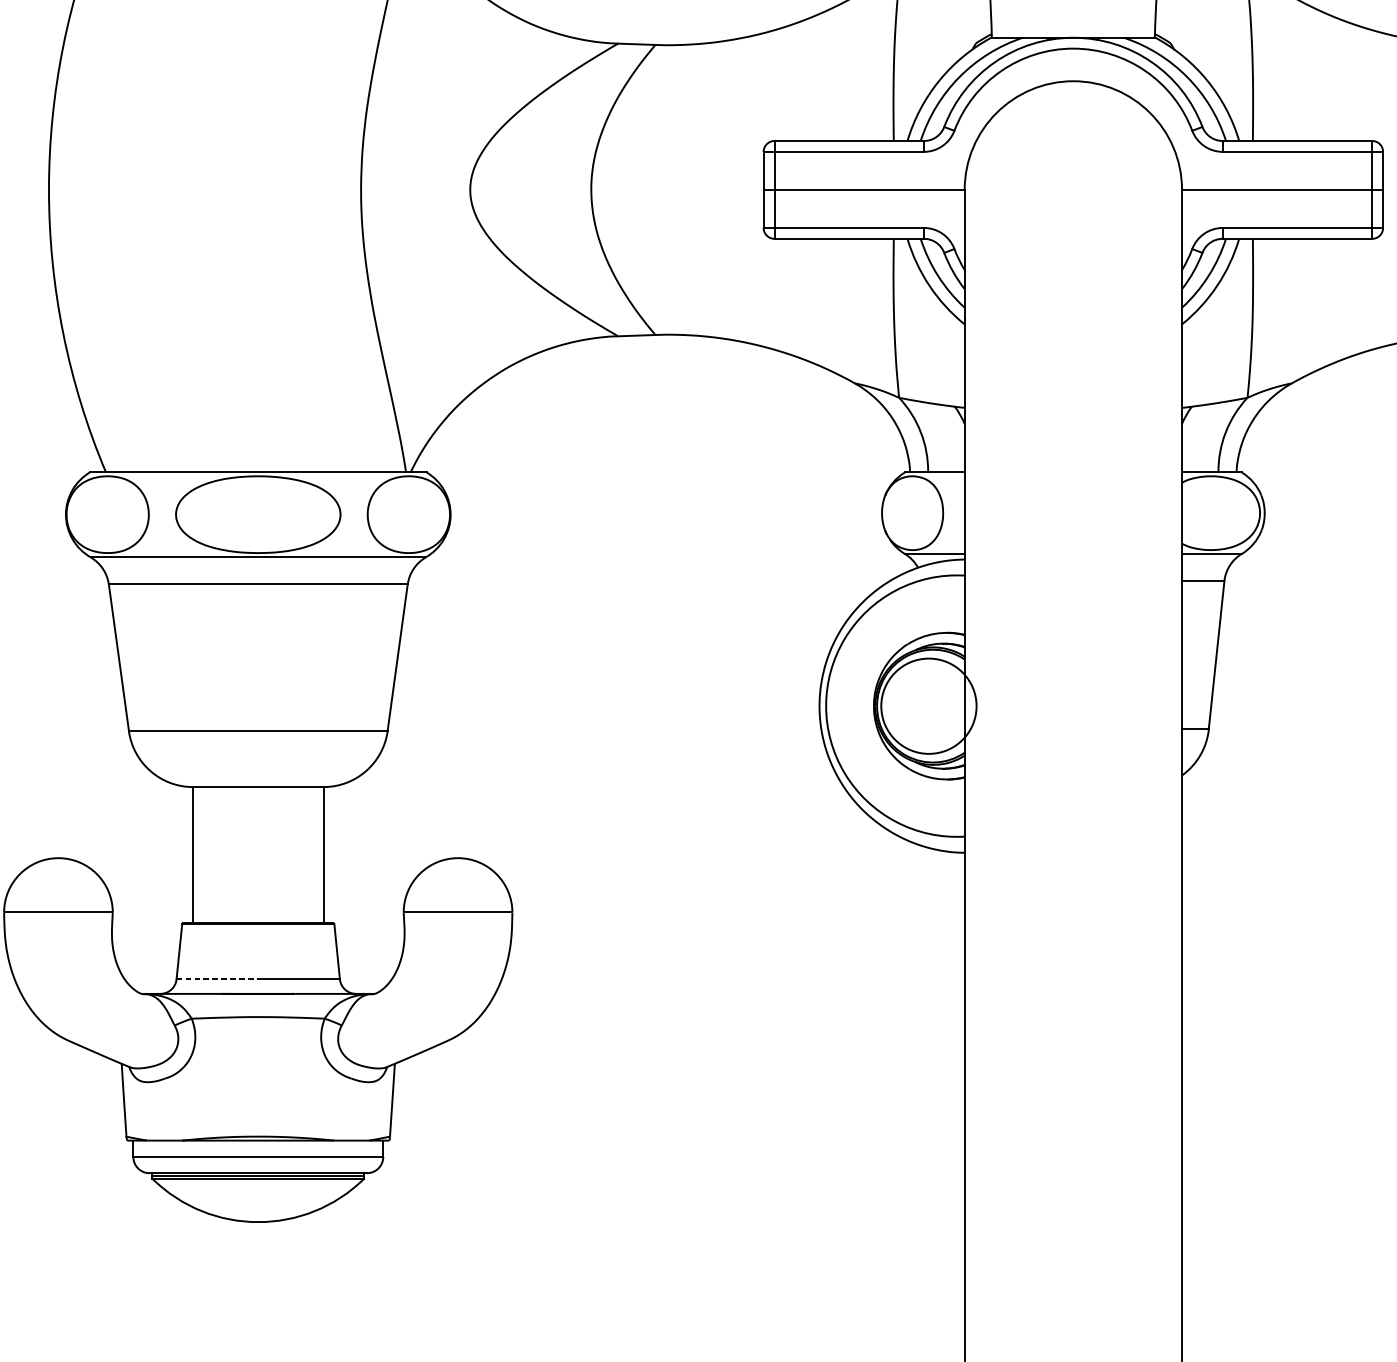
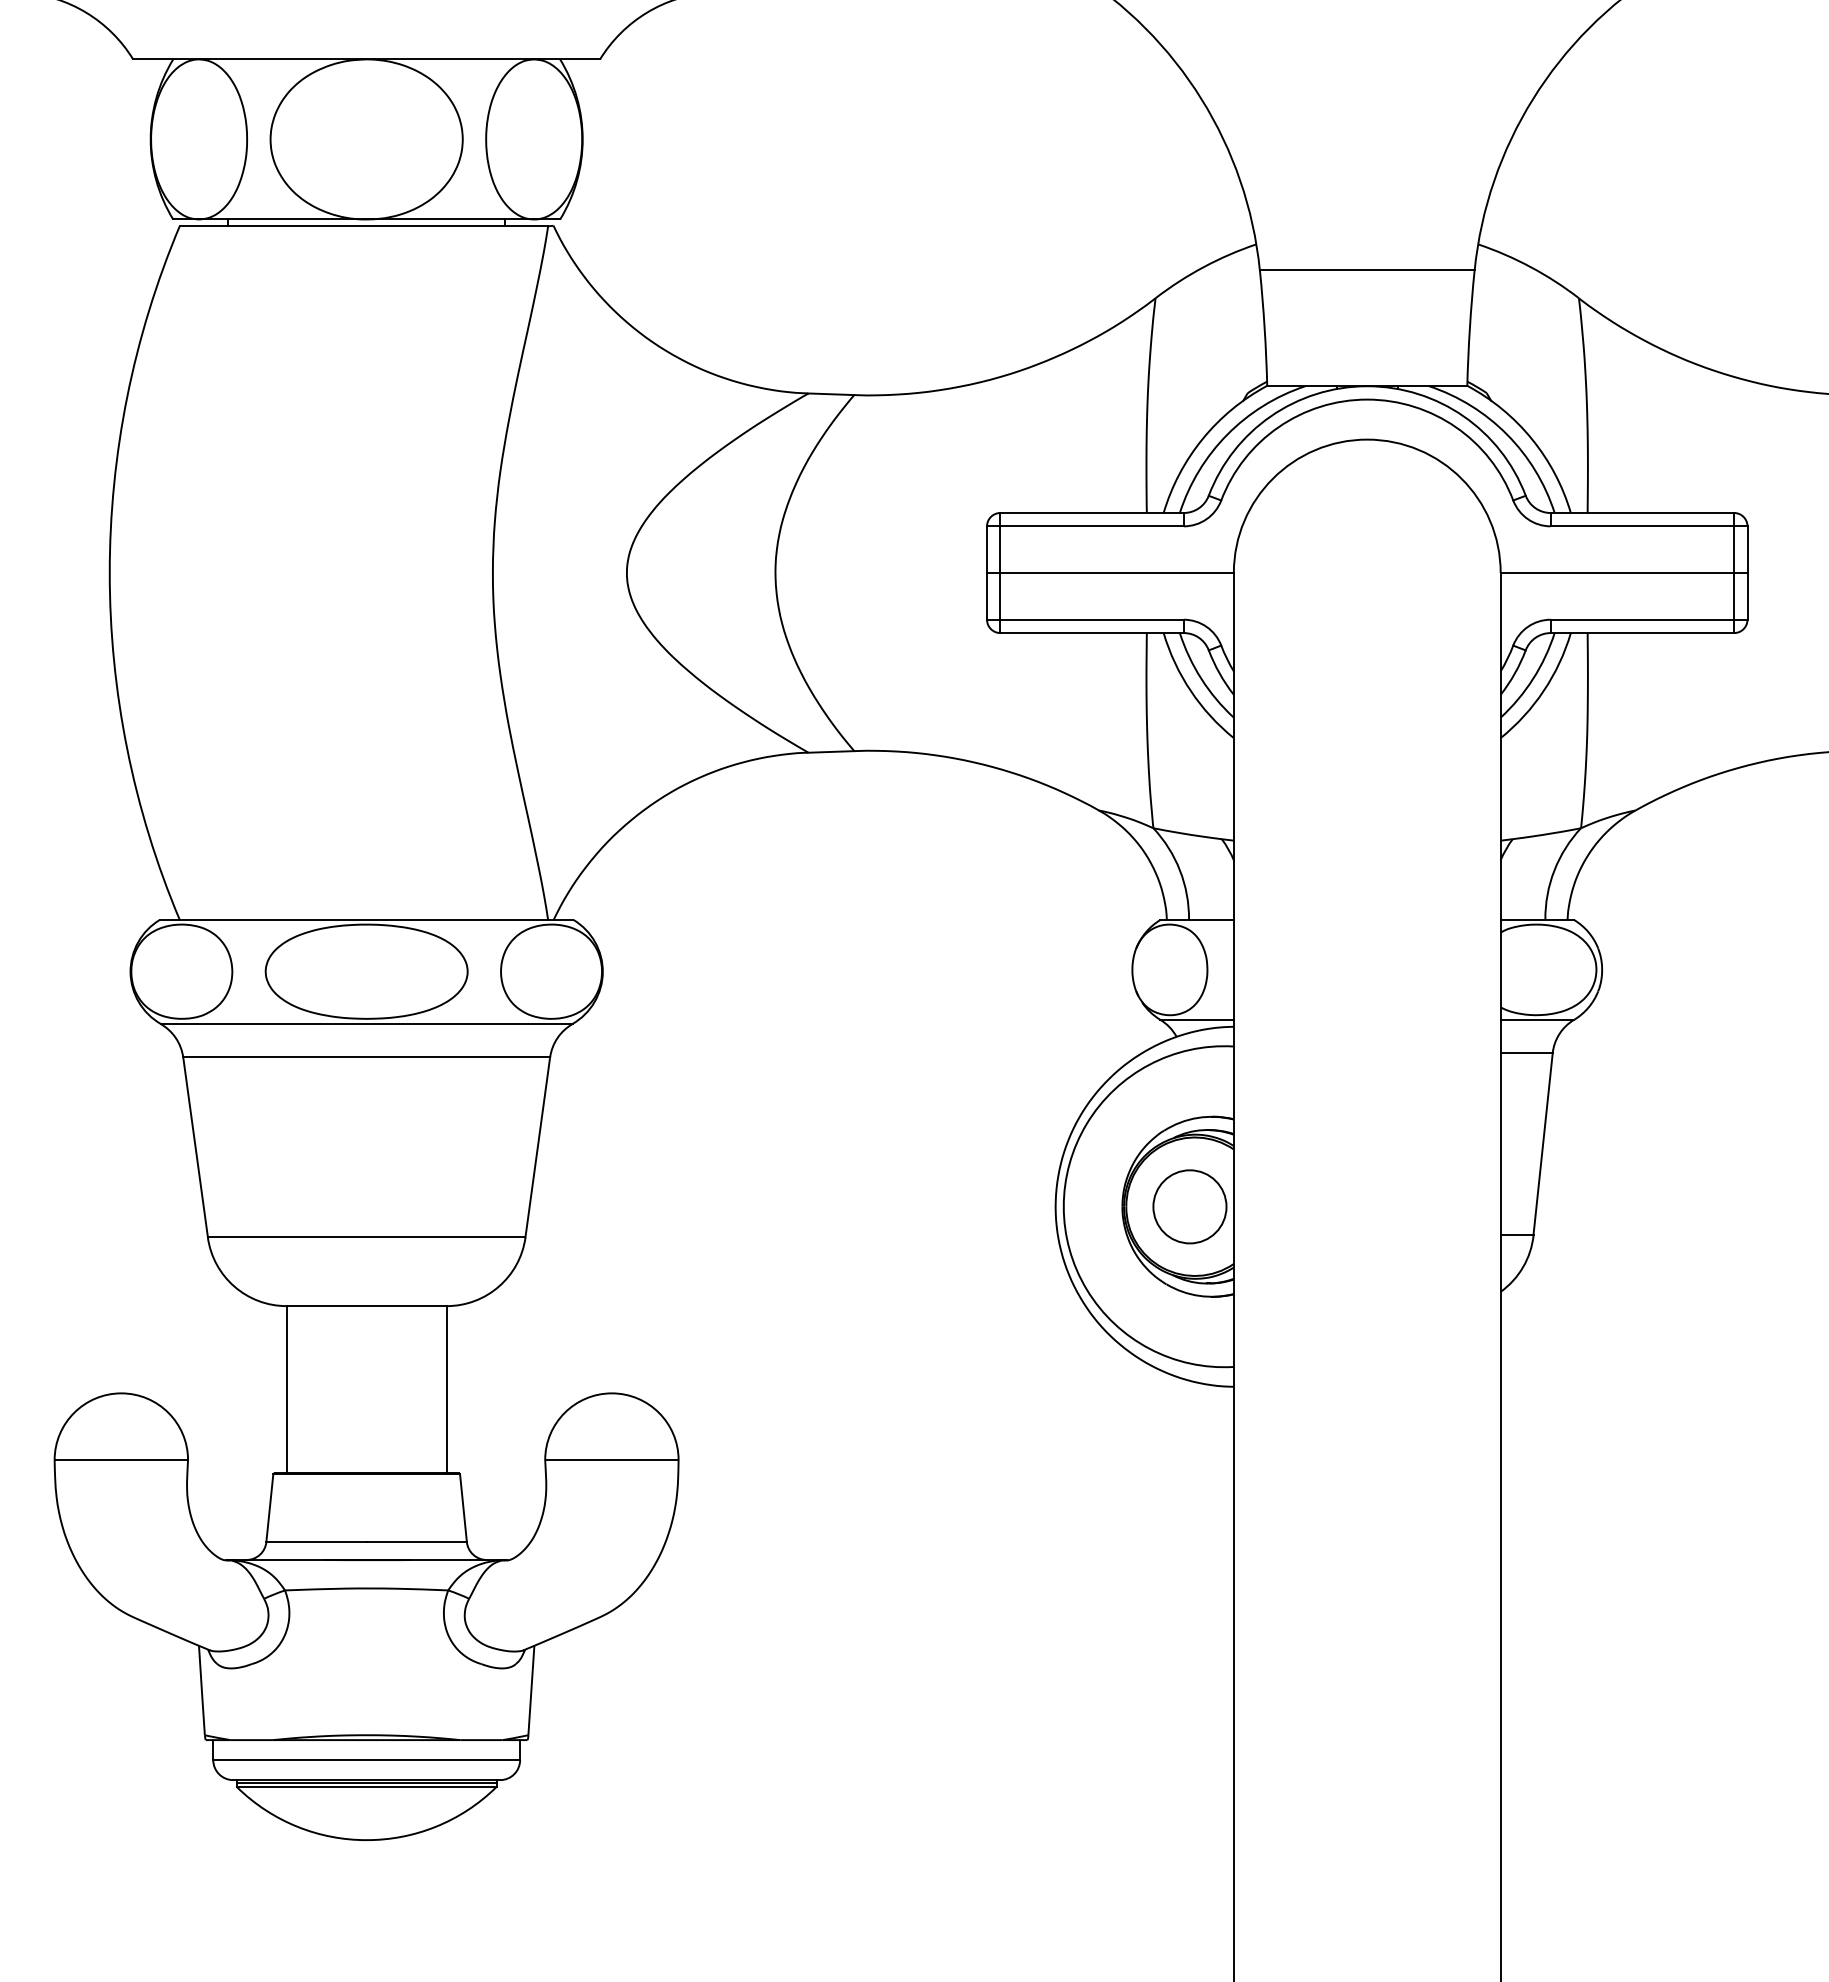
circle: (928, 705) -> (1189, 1206), size x0.62
line: (218, 978) -> (317, 1541), dashed -> solid

